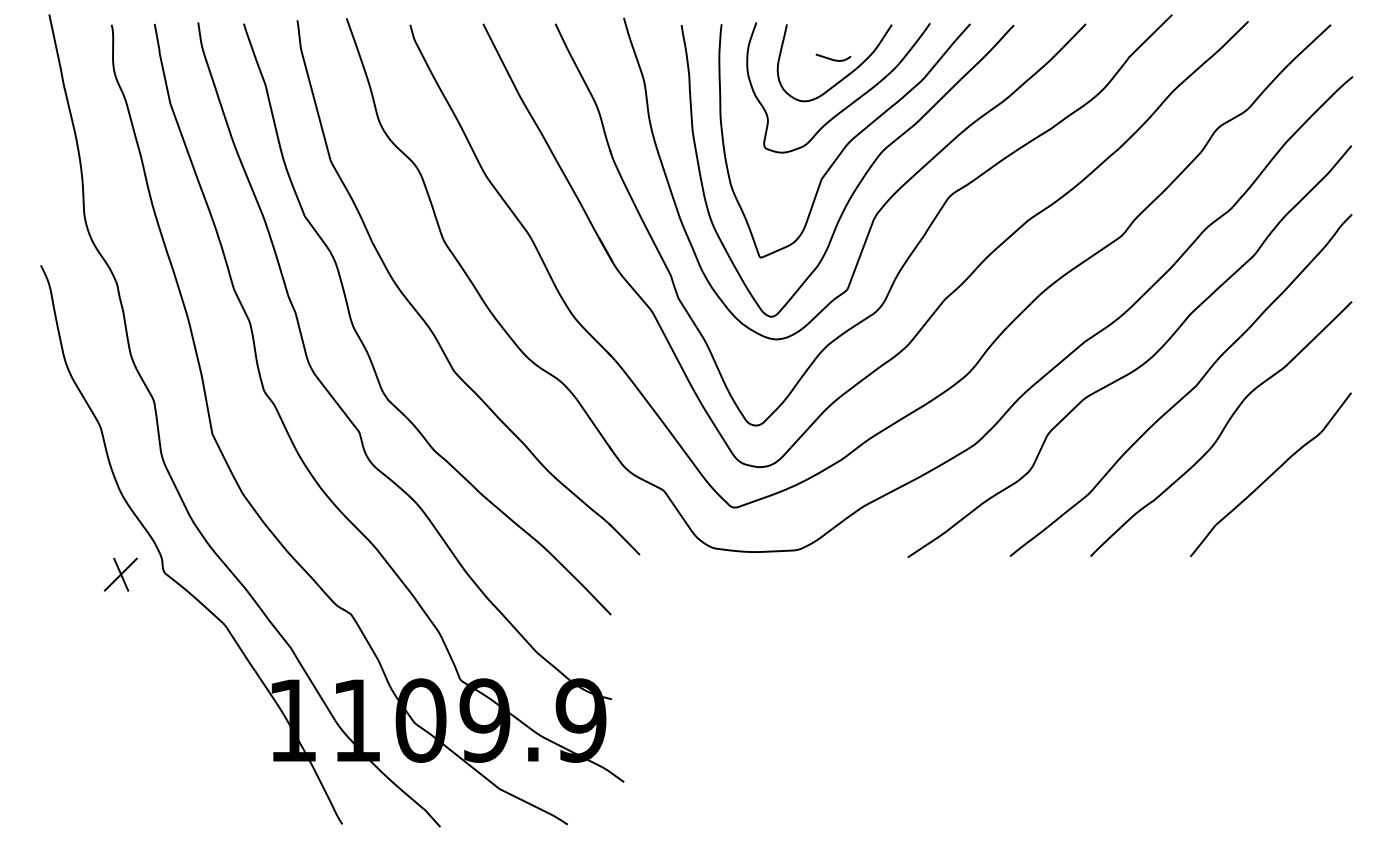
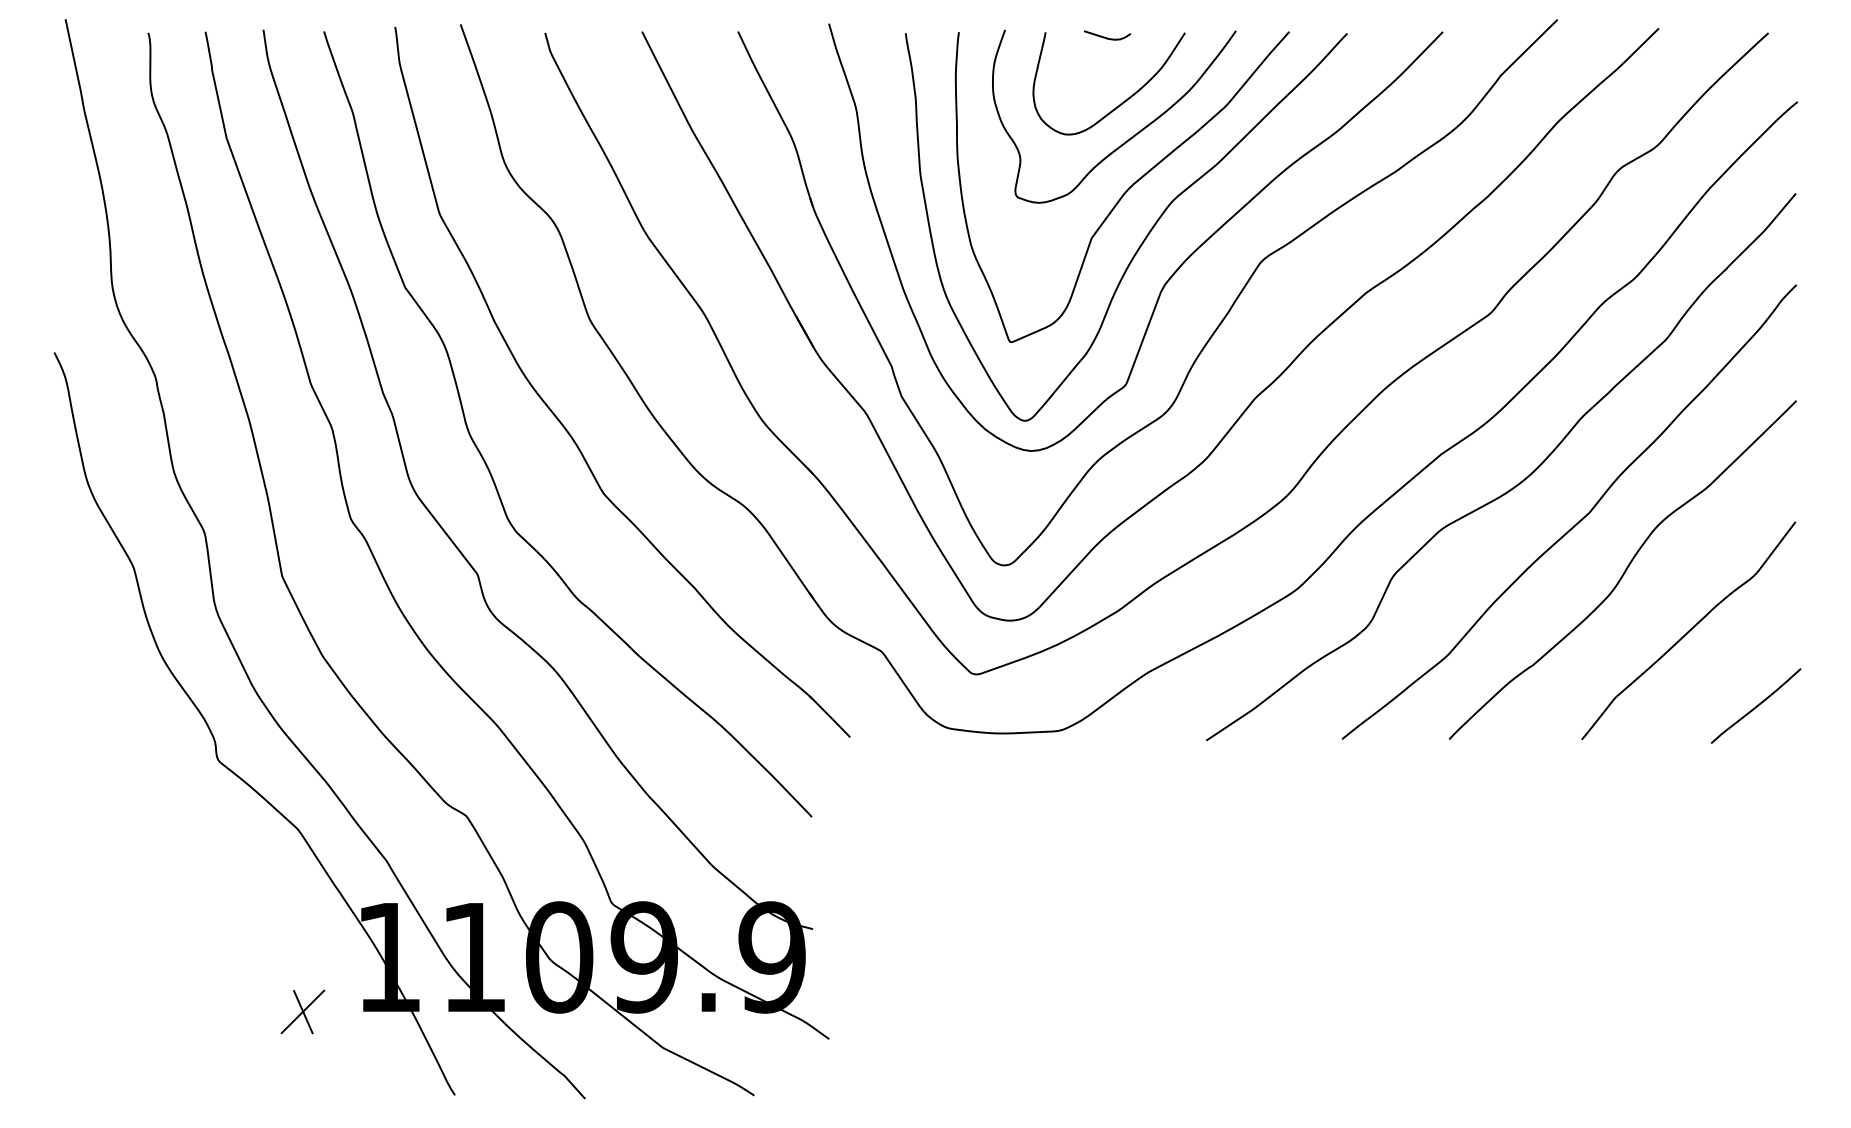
curve: (832, 58) -> (1106, 36), moved
curve: (1322, 530) -> (1757, 704), added
part: (120, 574) -> (302, 1011), moved

